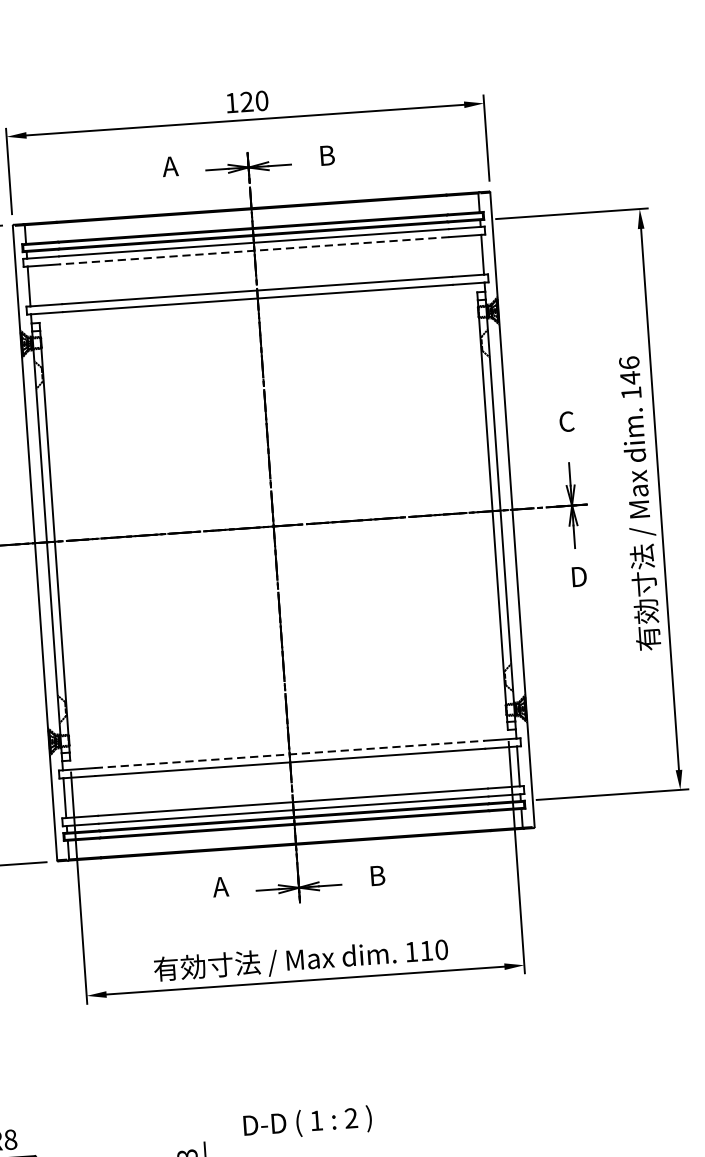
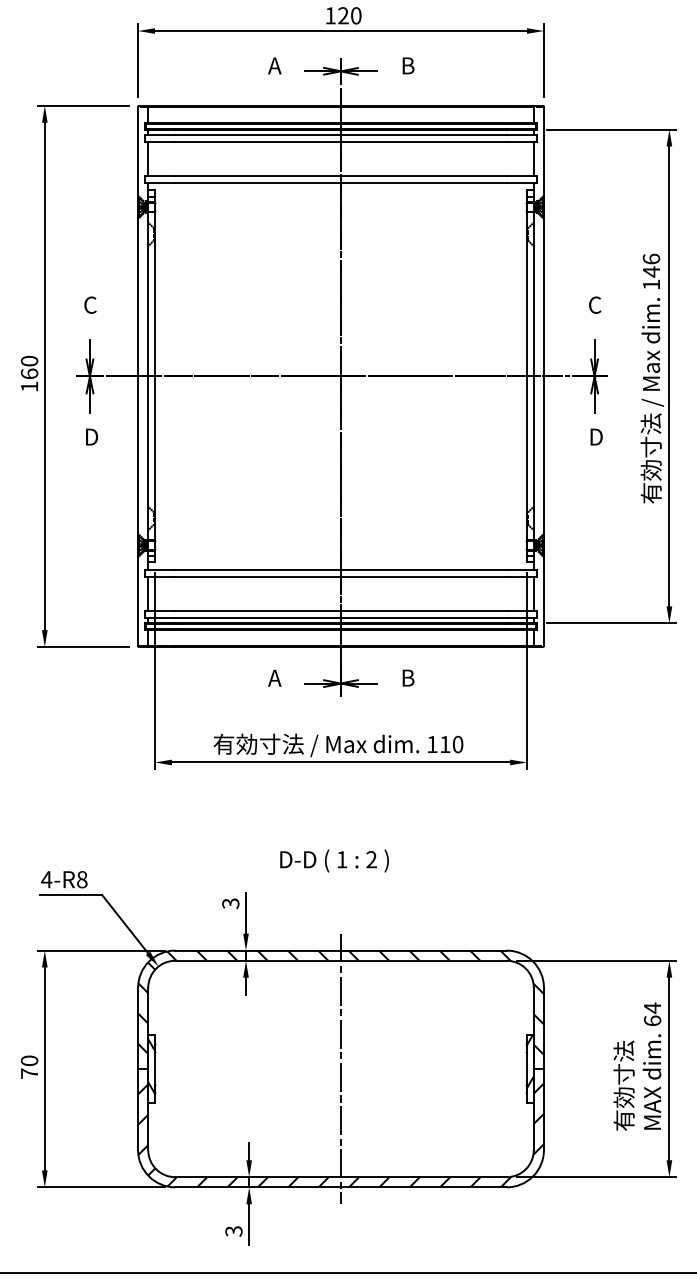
line: (255, 251) -> (341, 142), dashed -> solid
line: (290, 754) -> (341, 570), dashed -> solid
text: (307, 1122) -> (334, 860), moved

